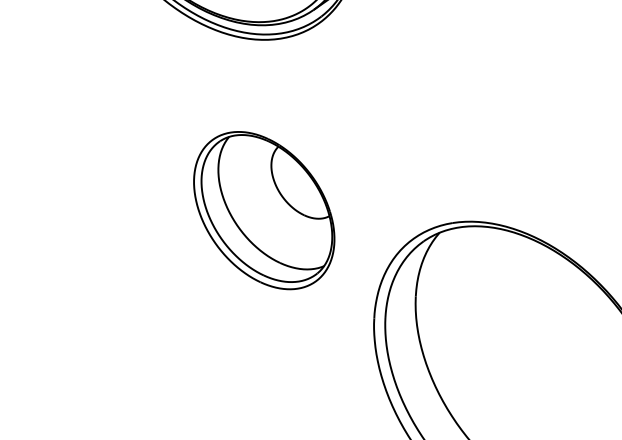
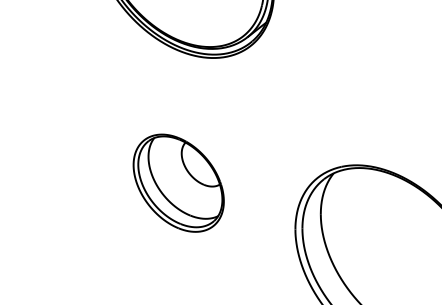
part: (263, 209) -> (178, 182), moved

